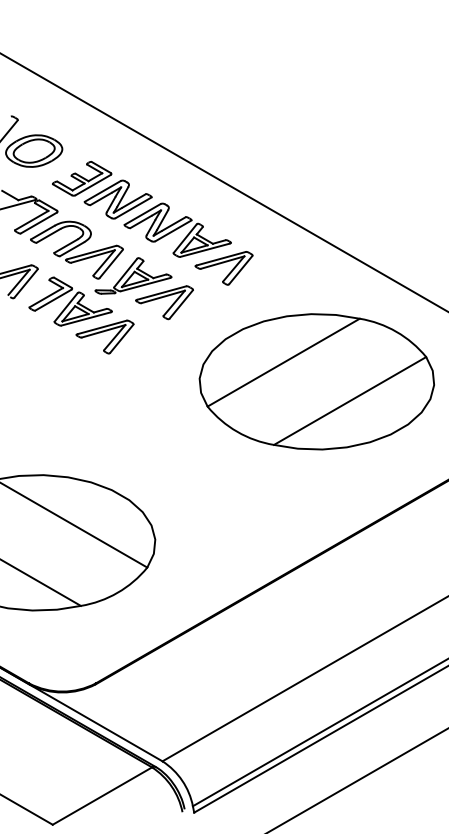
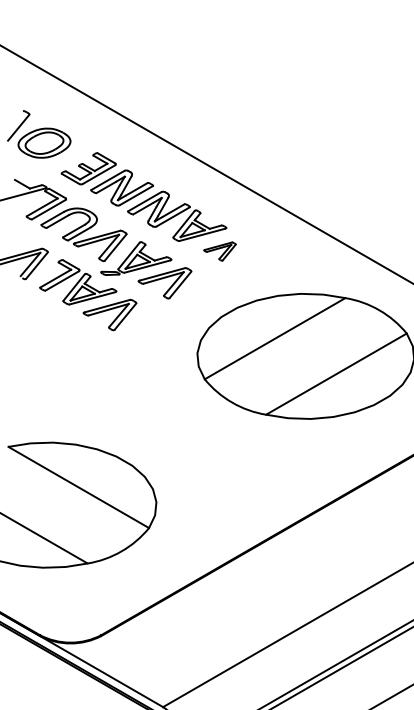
part: (223, 268) -> (219, 251), size x0.6

